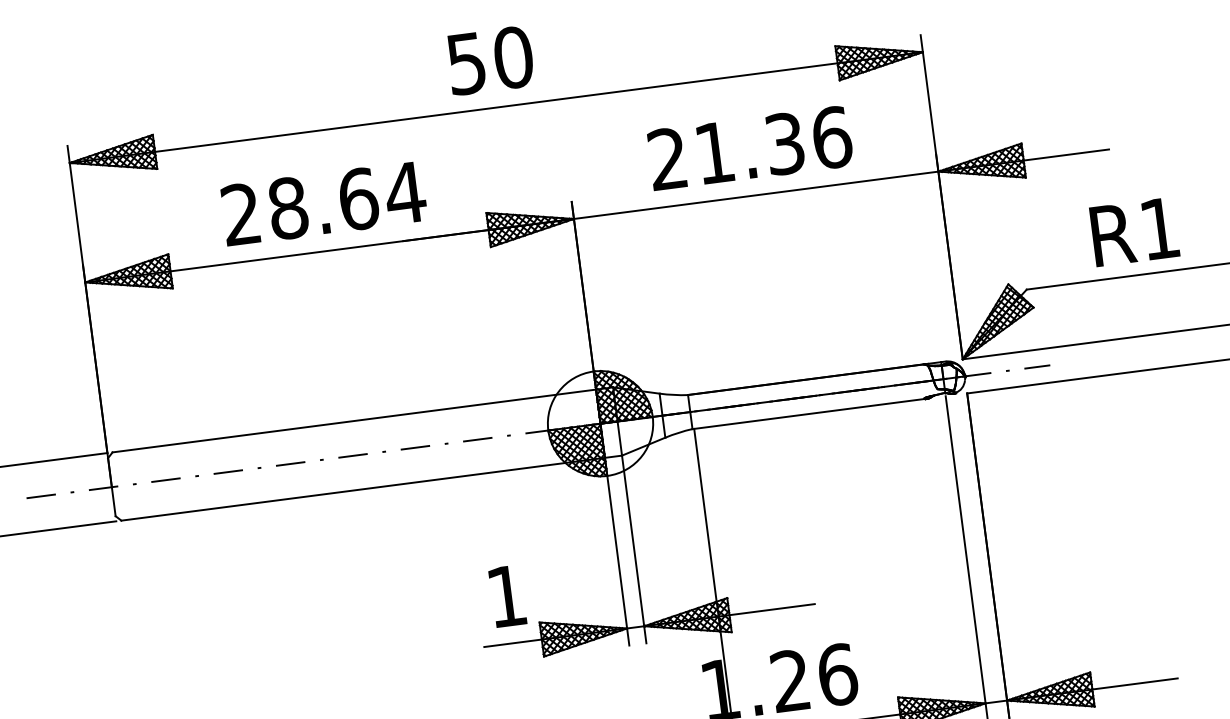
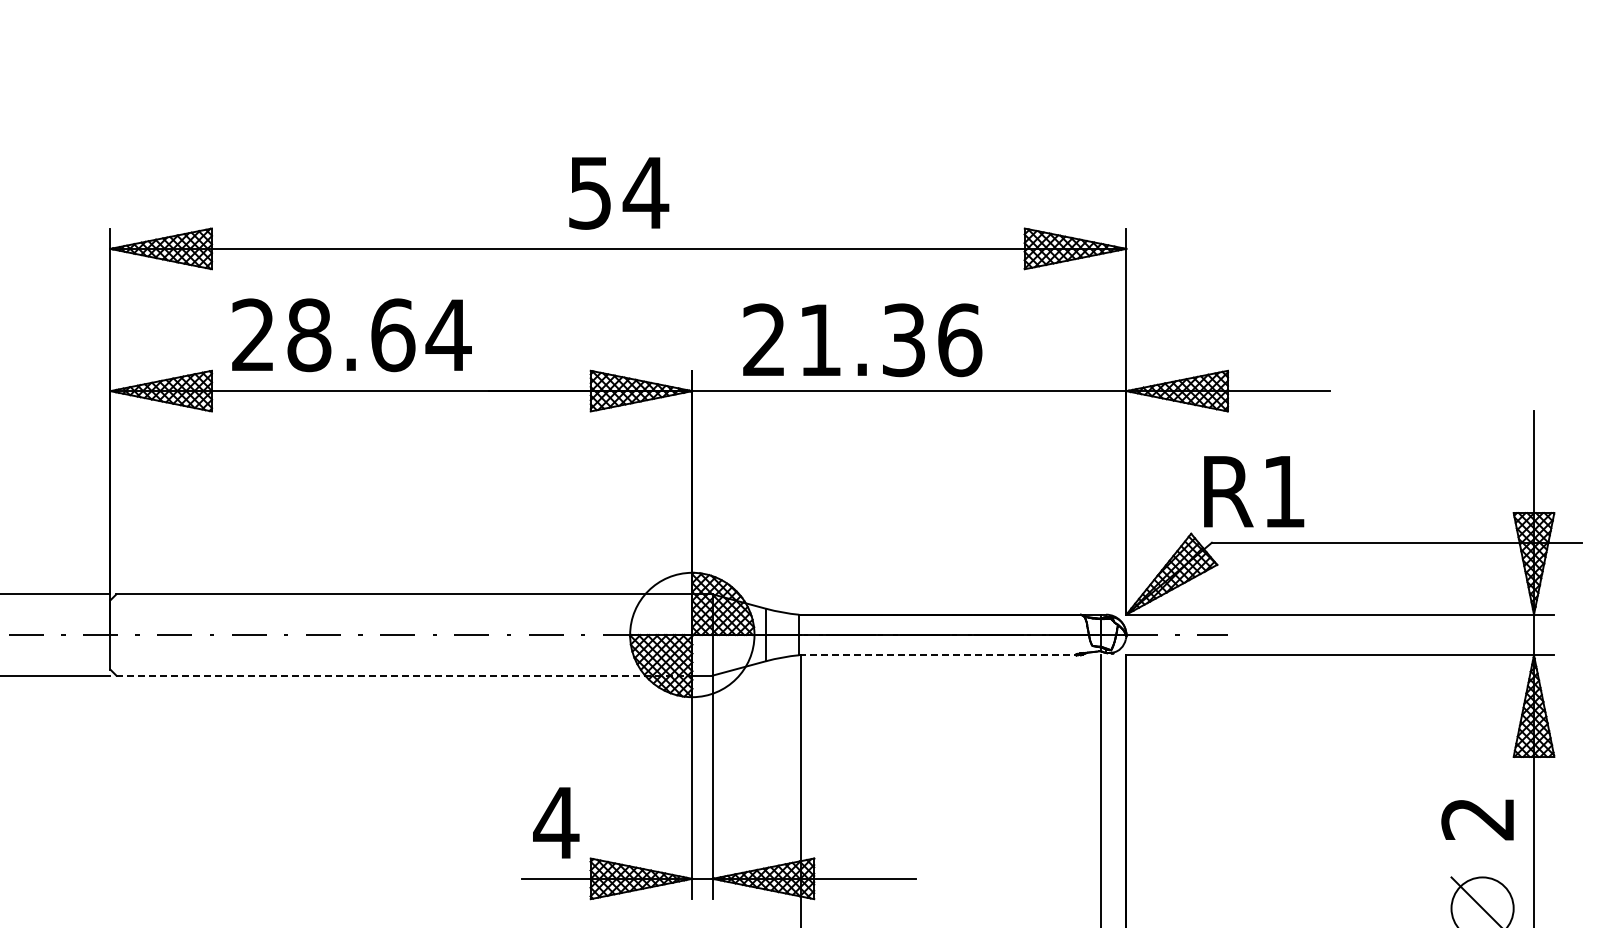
text: (512, 57) -> (645, 192), 50 -> 54
text: (750, 148) -> (862, 340), moved
text: (323, 203) -> (351, 335), moved
text: (1135, 231) -> (1254, 491), moved
line: (810, 413) -> (939, 655), solid -> dashed
line: (363, 489) -> (404, 675), solid -> dashed
text: (506, 595) -> (556, 822), 1 -> 4

